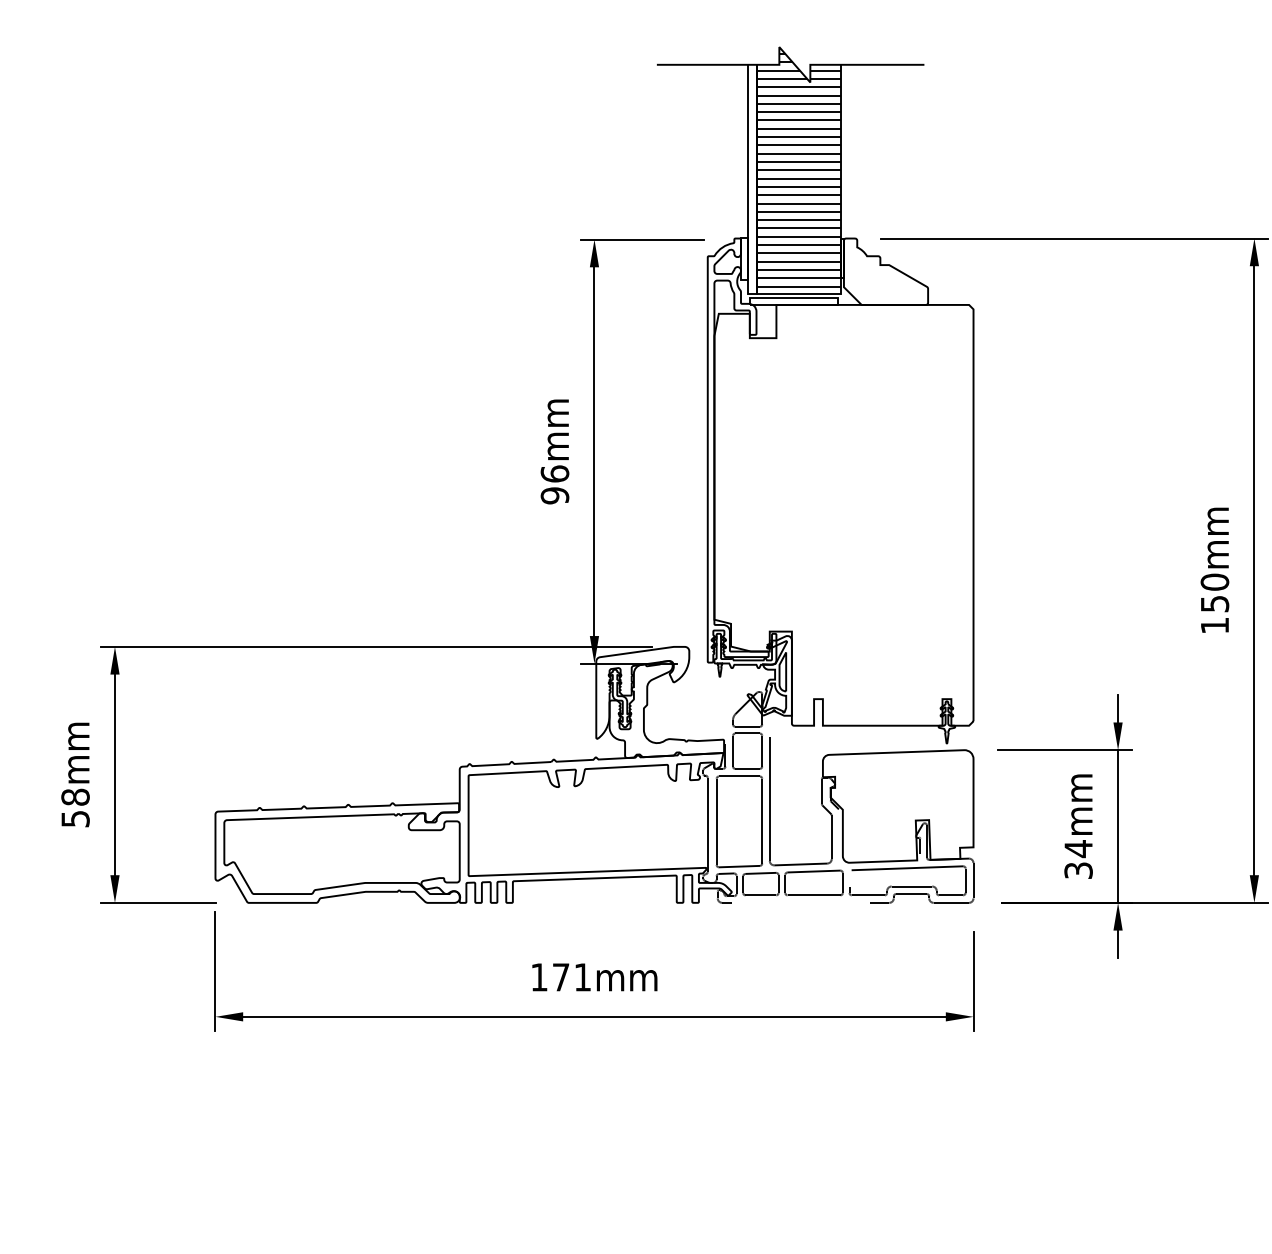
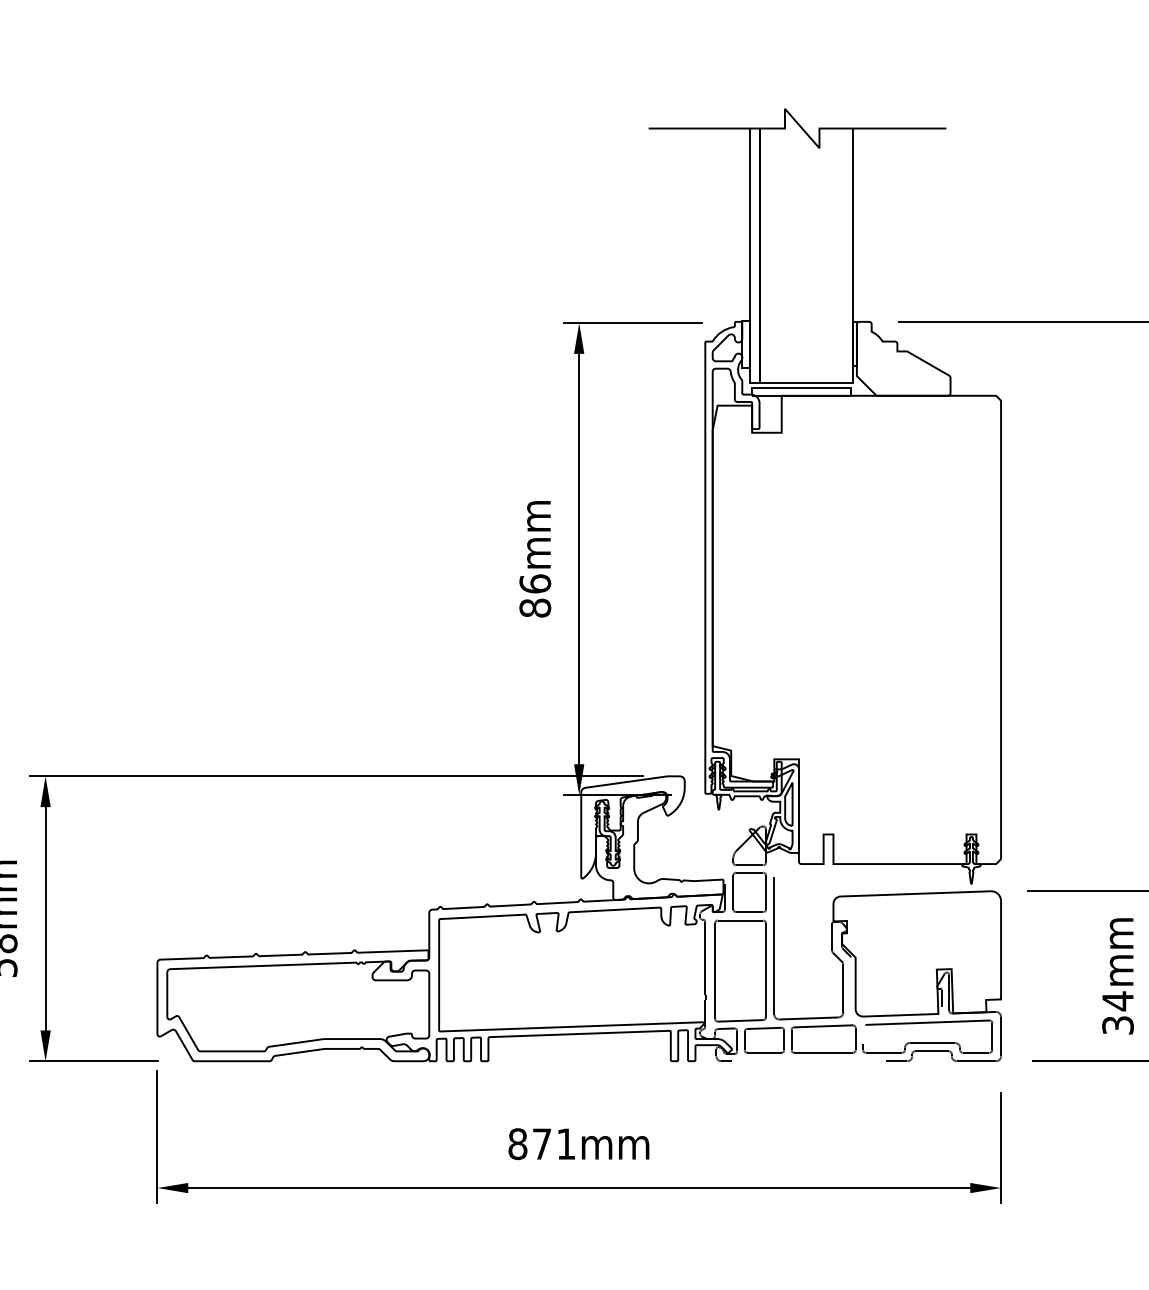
hatch: (798, 170) -> (806, 246), removed
text: (554, 495) -> (534, 607), 96mm -> 86mm
text: (539, 977) -> (518, 1144), 171mm -> 871mm

